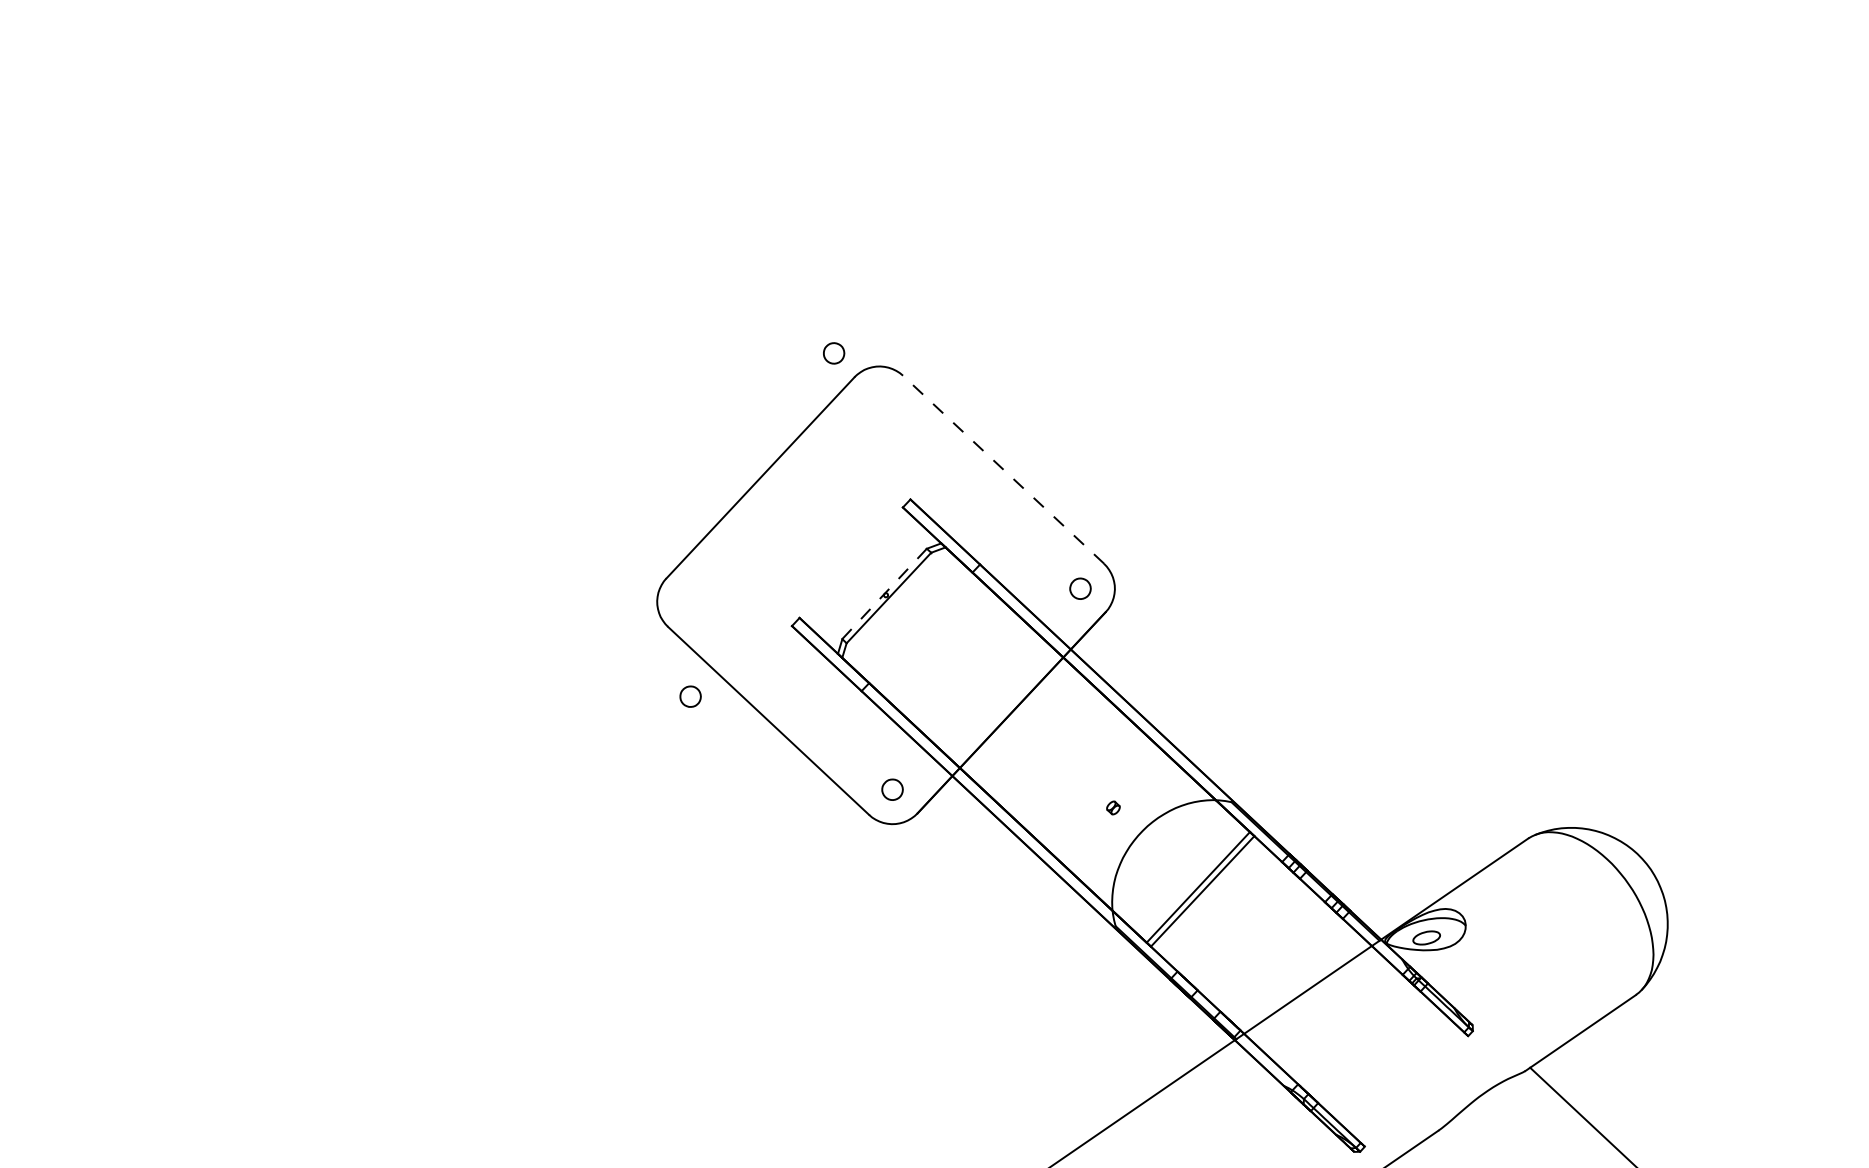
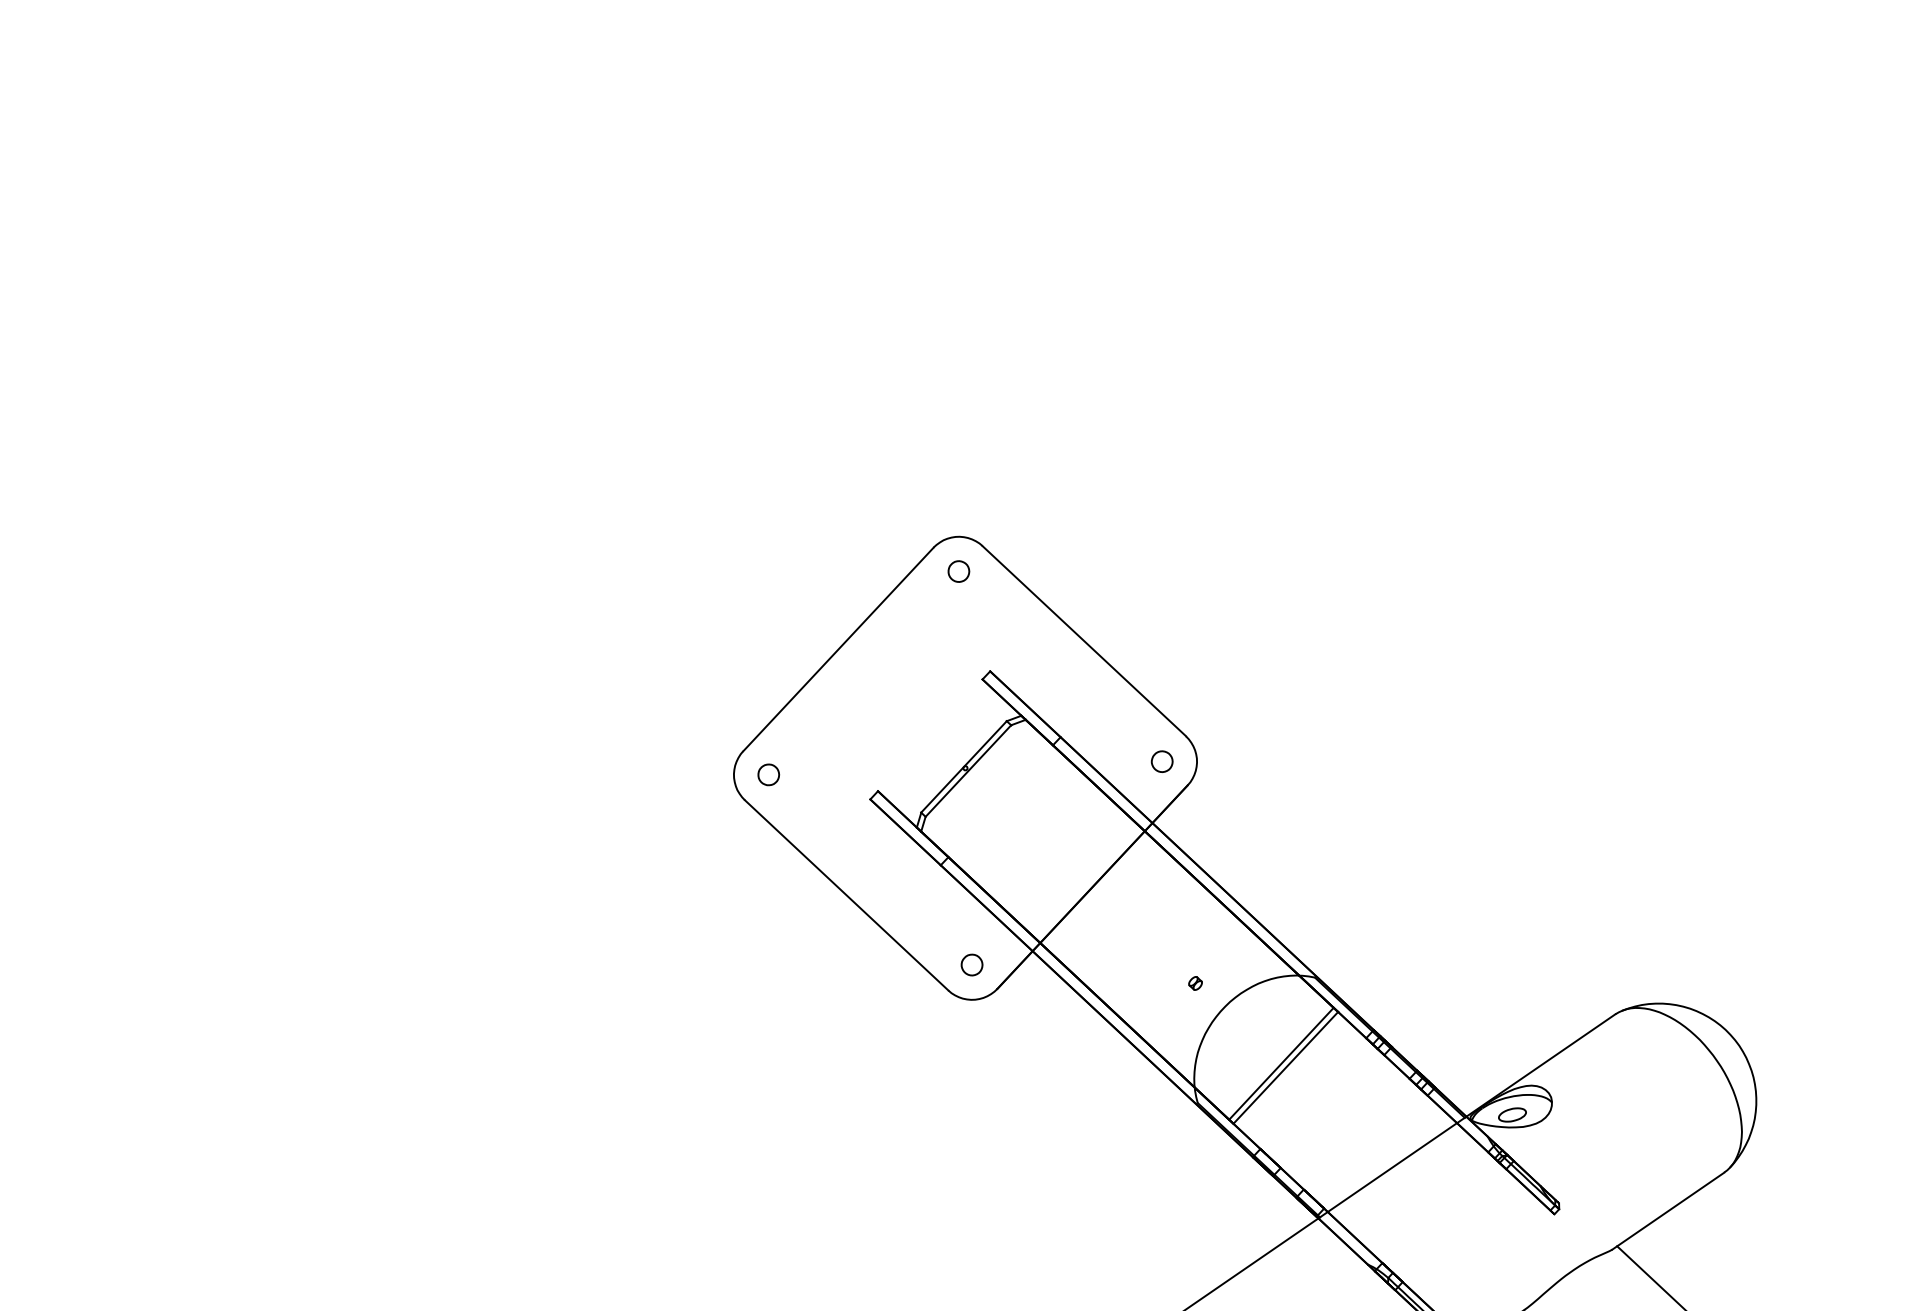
part: (833, 353) -> (958, 571), moved
line: (1003, 468) -> (1084, 640), dashed -> solid
line: (884, 593) -> (963, 766), dashed -> solid
part: (690, 696) -> (768, 774), moved

